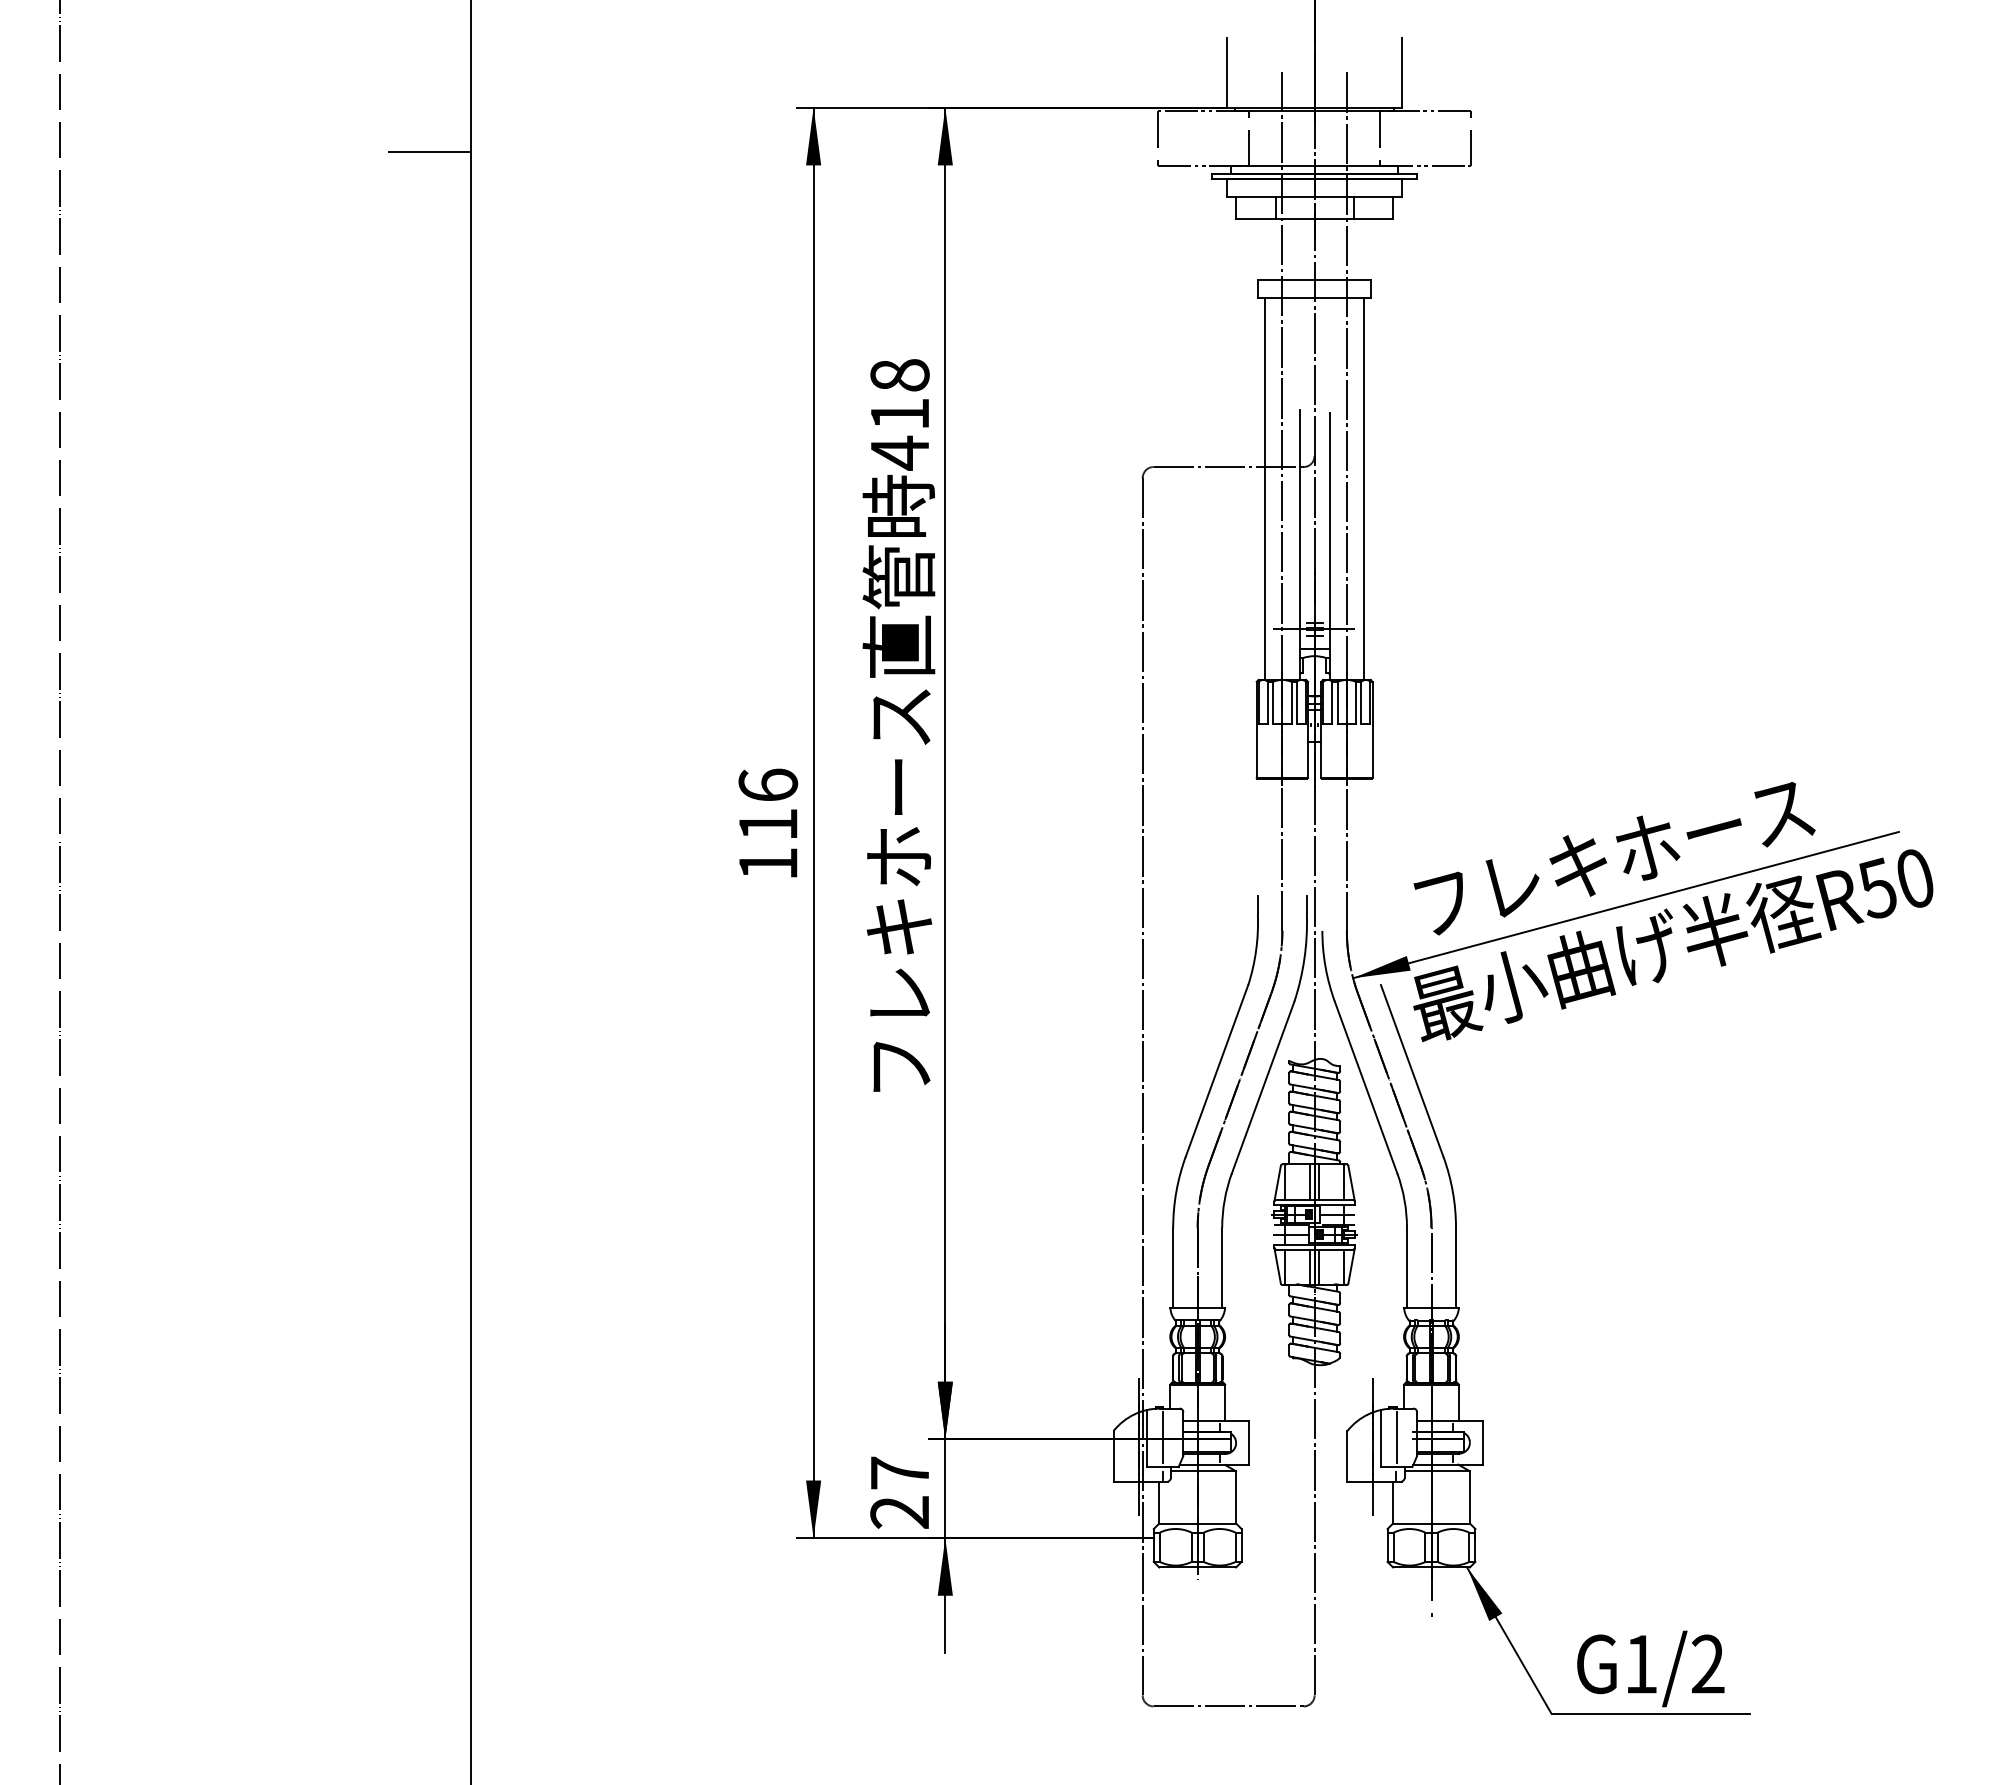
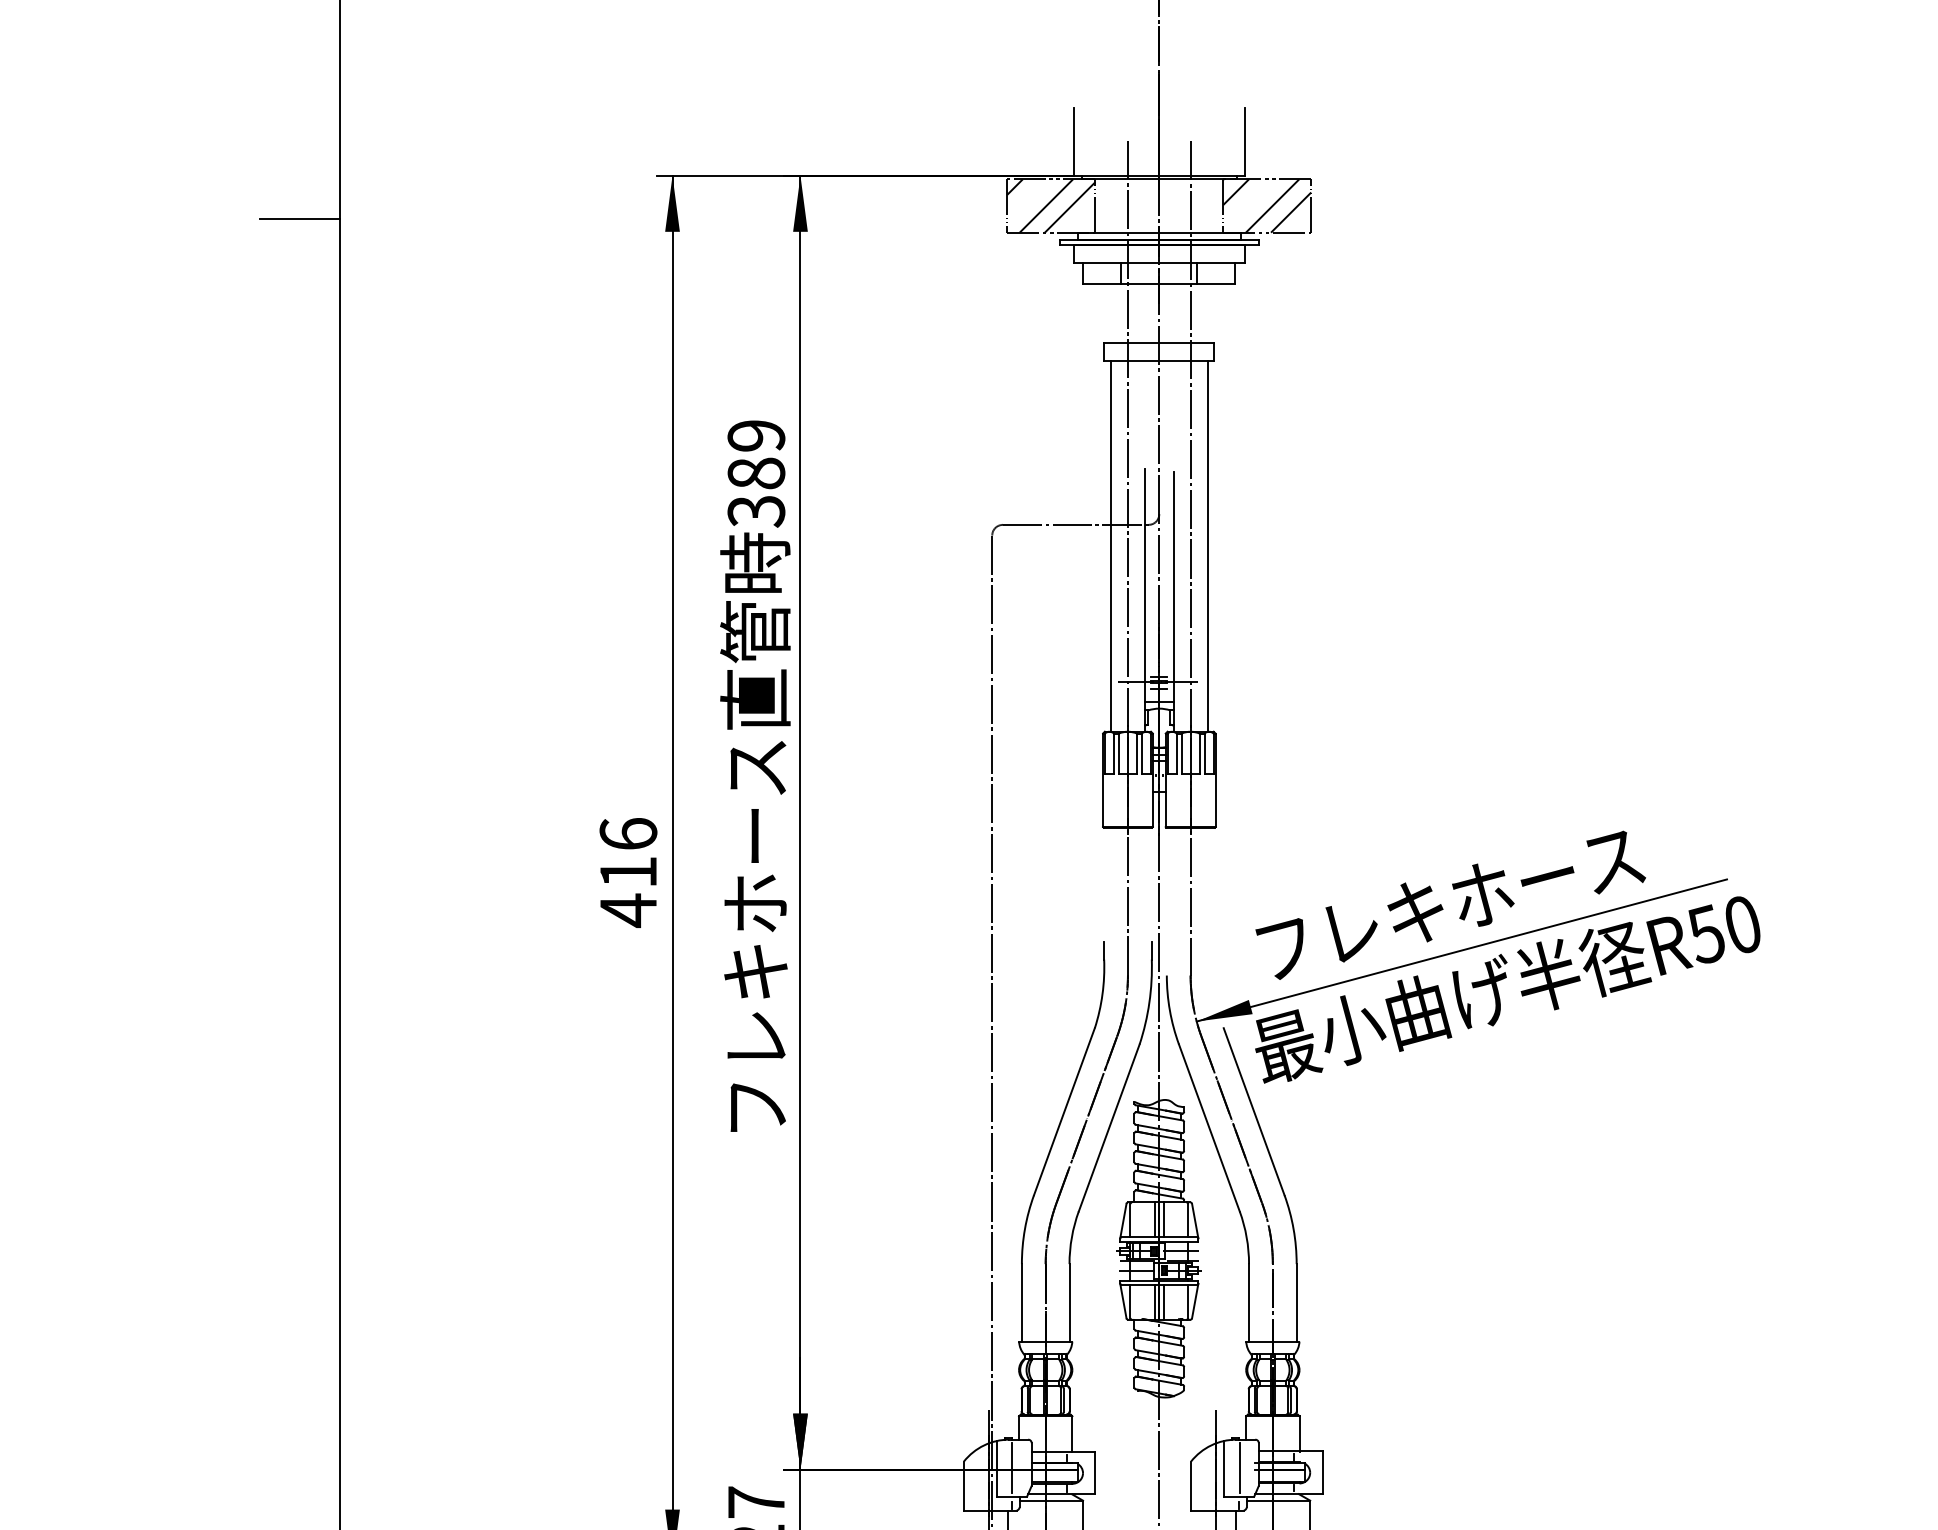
hatch: (1203, 138) -> (1051, 205), added
hatch: (1425, 138) -> (1267, 205), added
text: (899, 414) -> (755, 473), 418 -> 389
text: (768, 863) -> (628, 910), 116 -> 416

